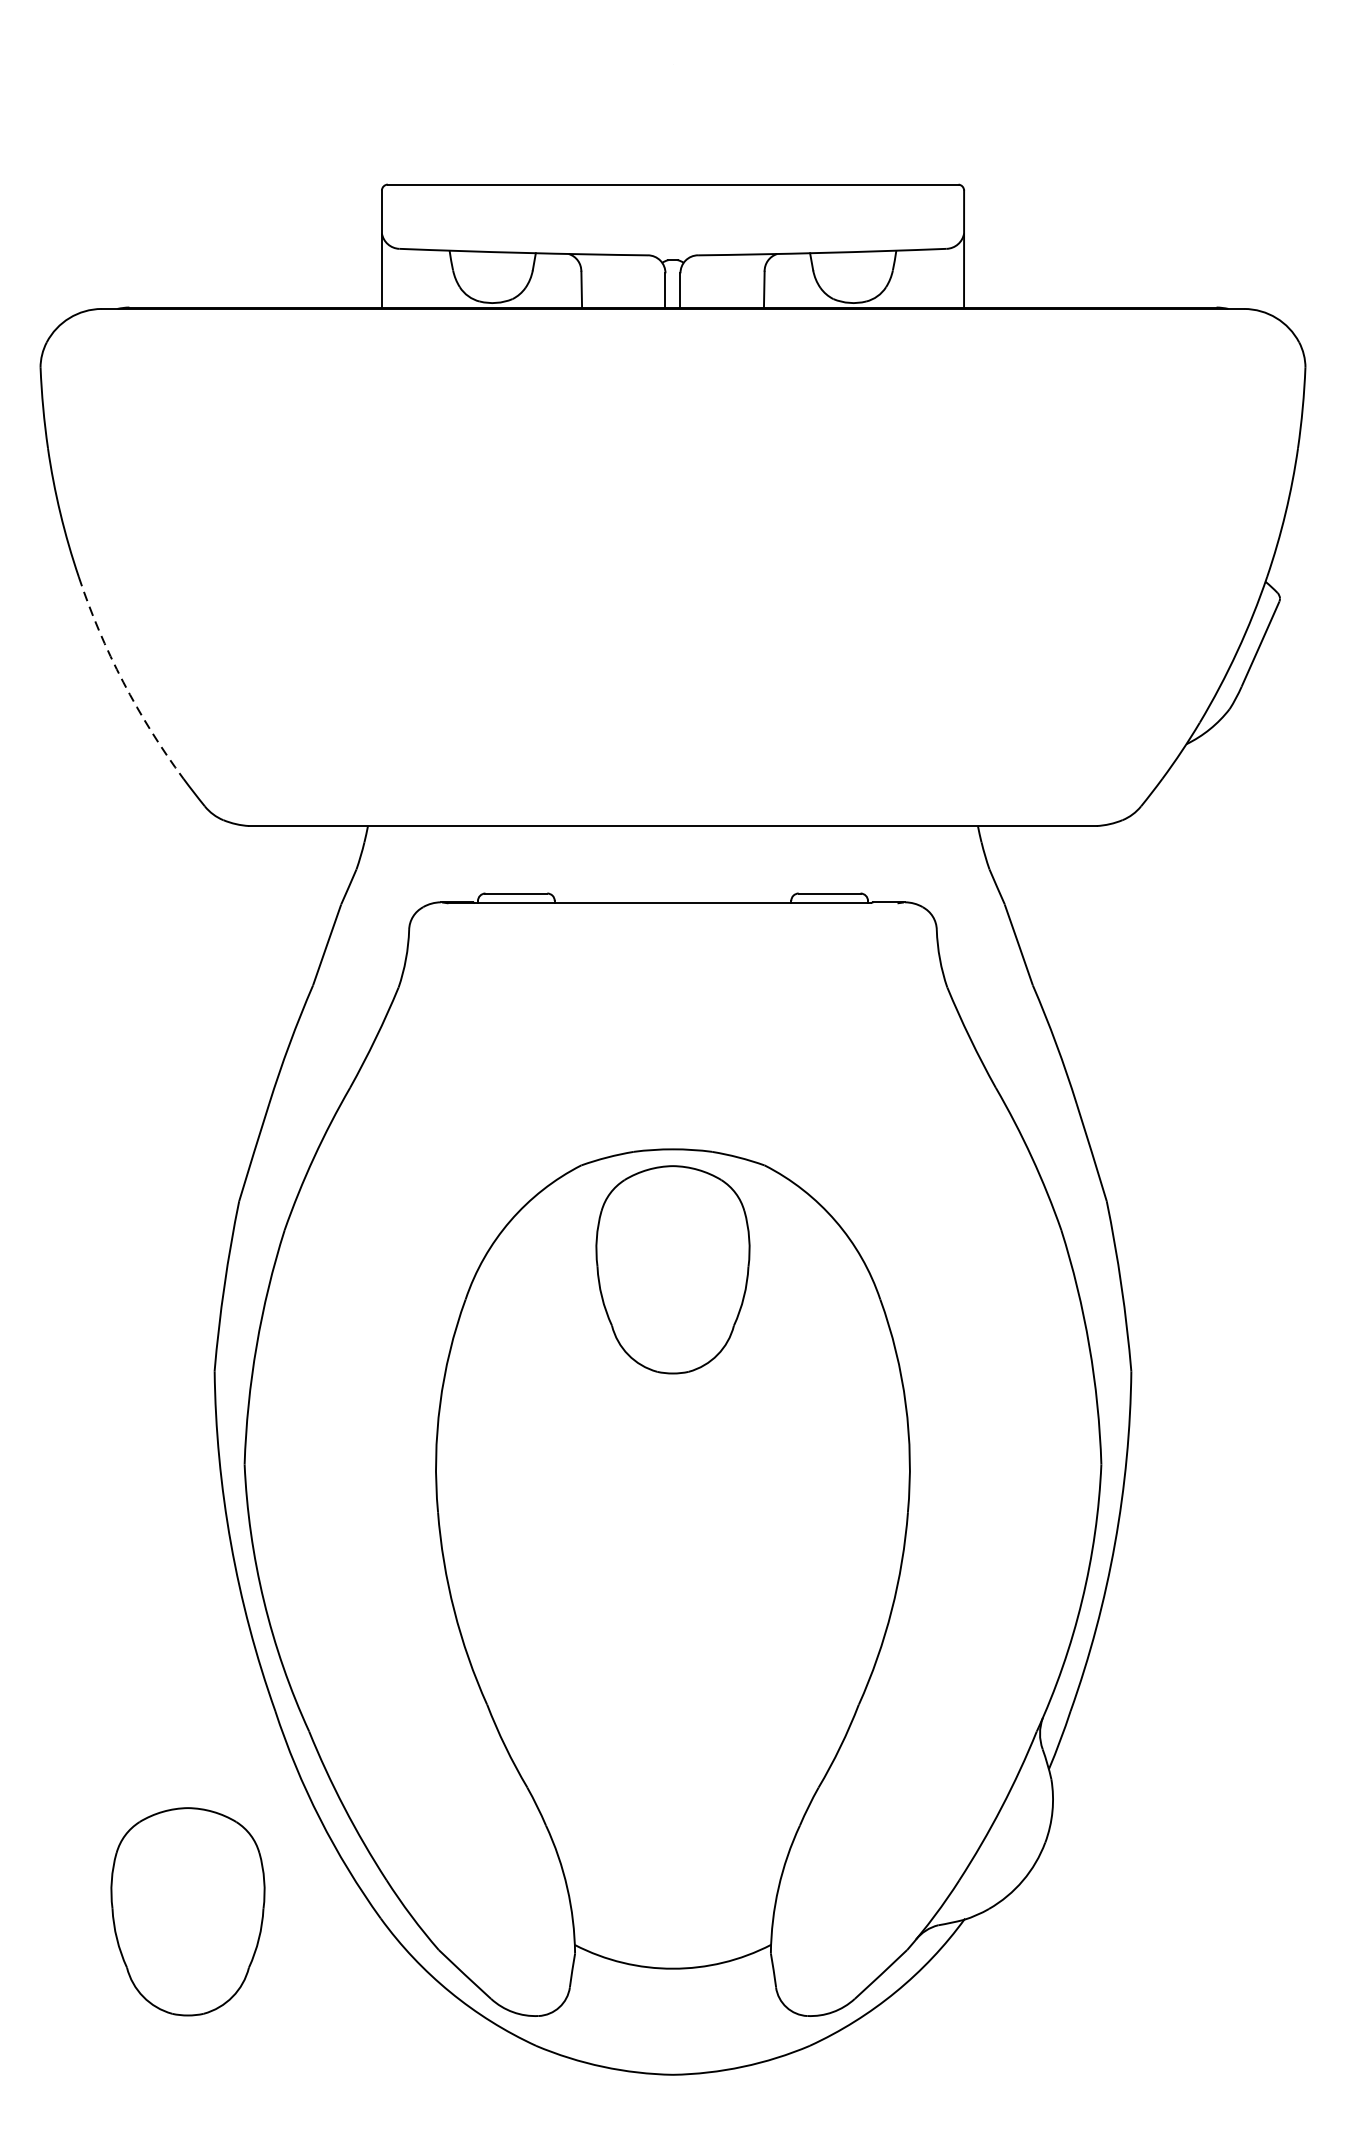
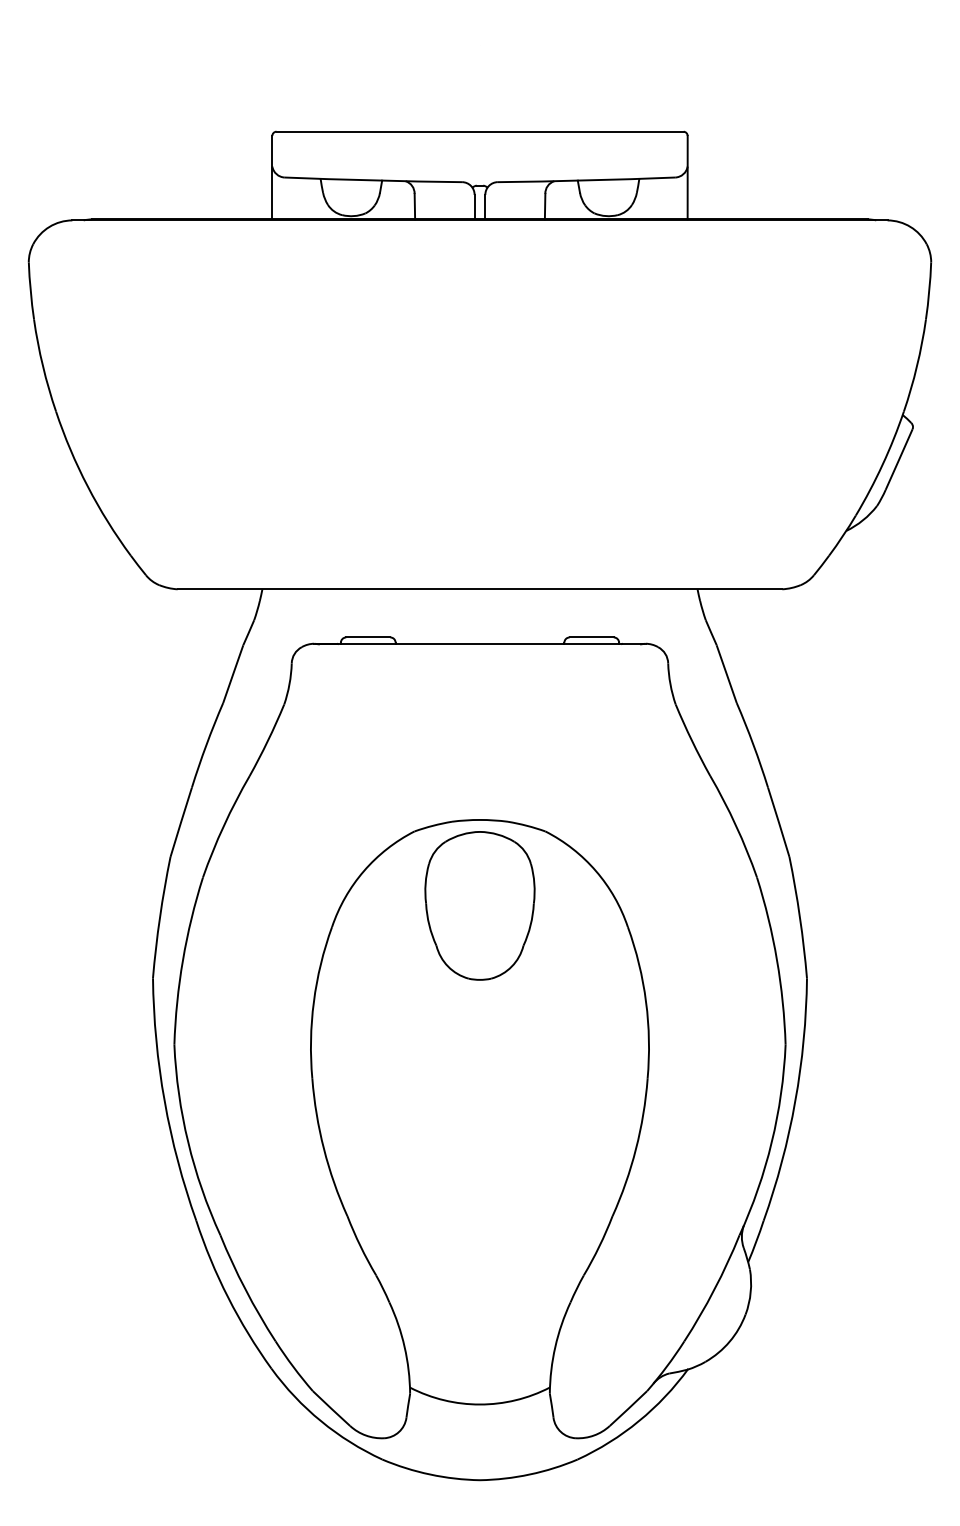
arc: (122, 681) -> (87, 486), dashed -> solid
part: (187, 1911) -> (133, 1363), removed

